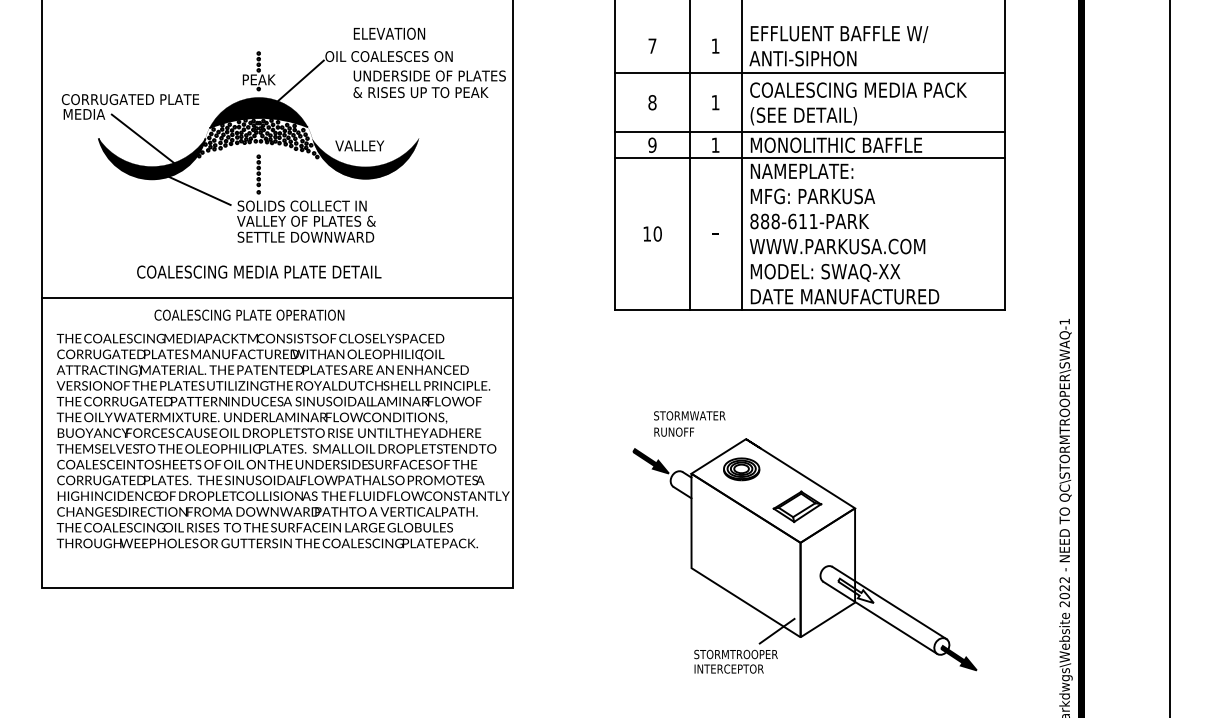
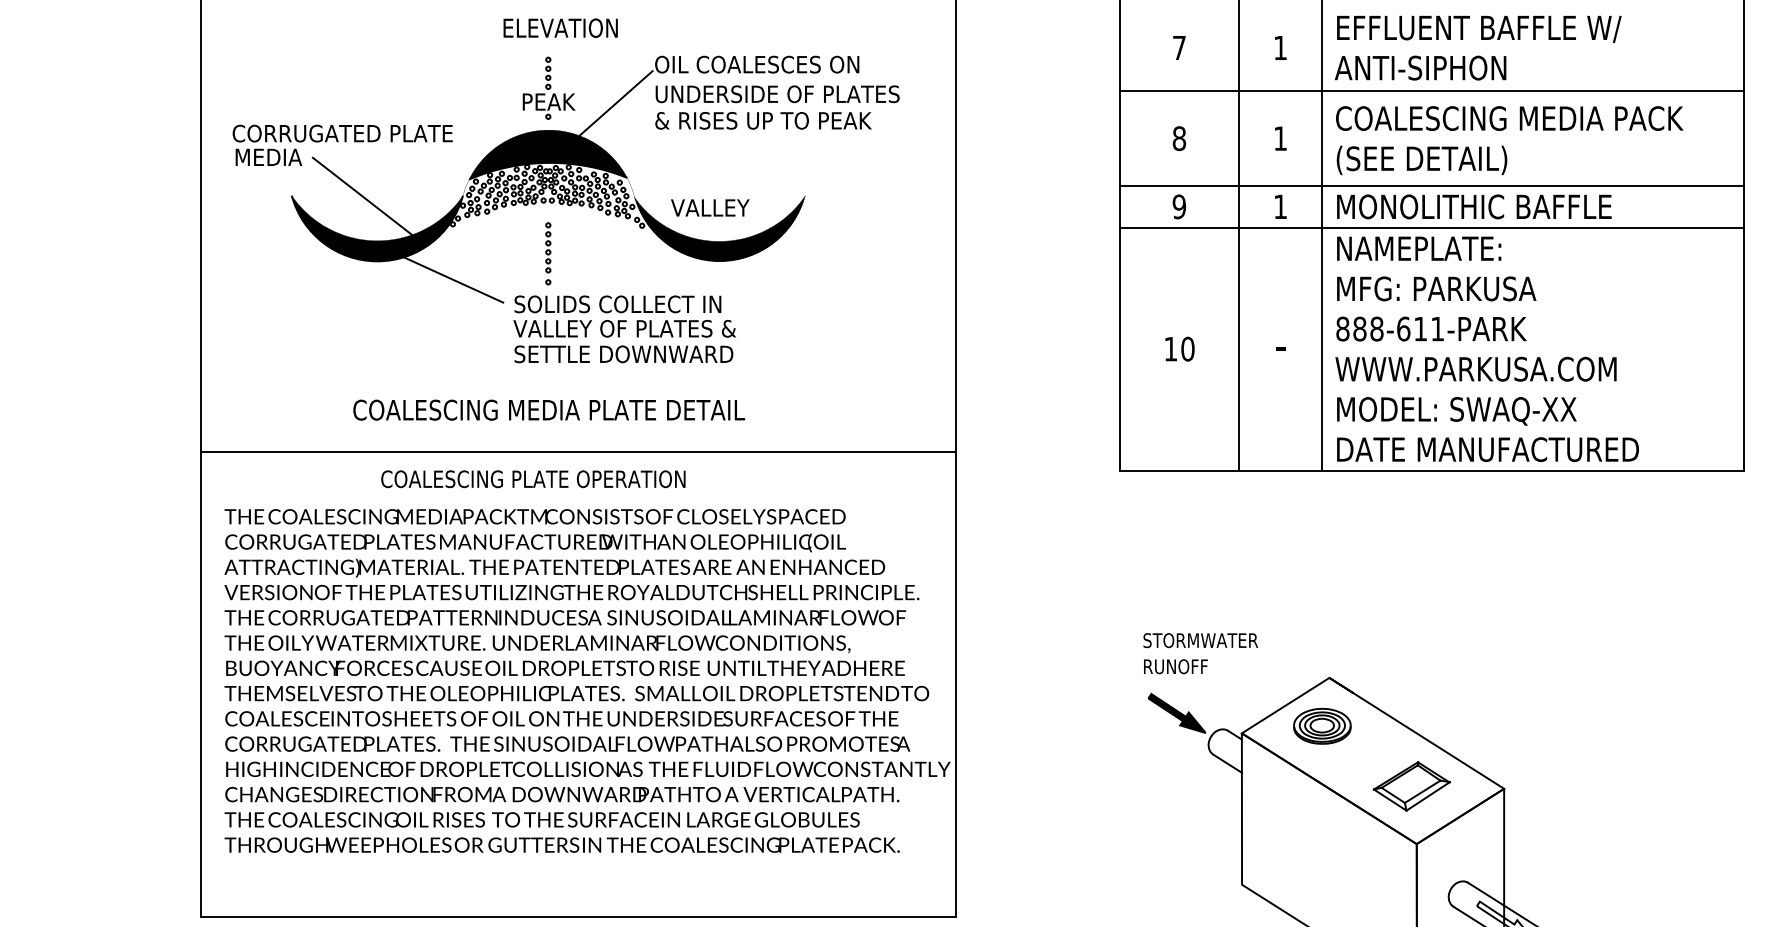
text: (389, 33) -> (560, 27), moved
text: (429, 84) -> (777, 107), moved
text: (689, 423) -> (1200, 652), moved

